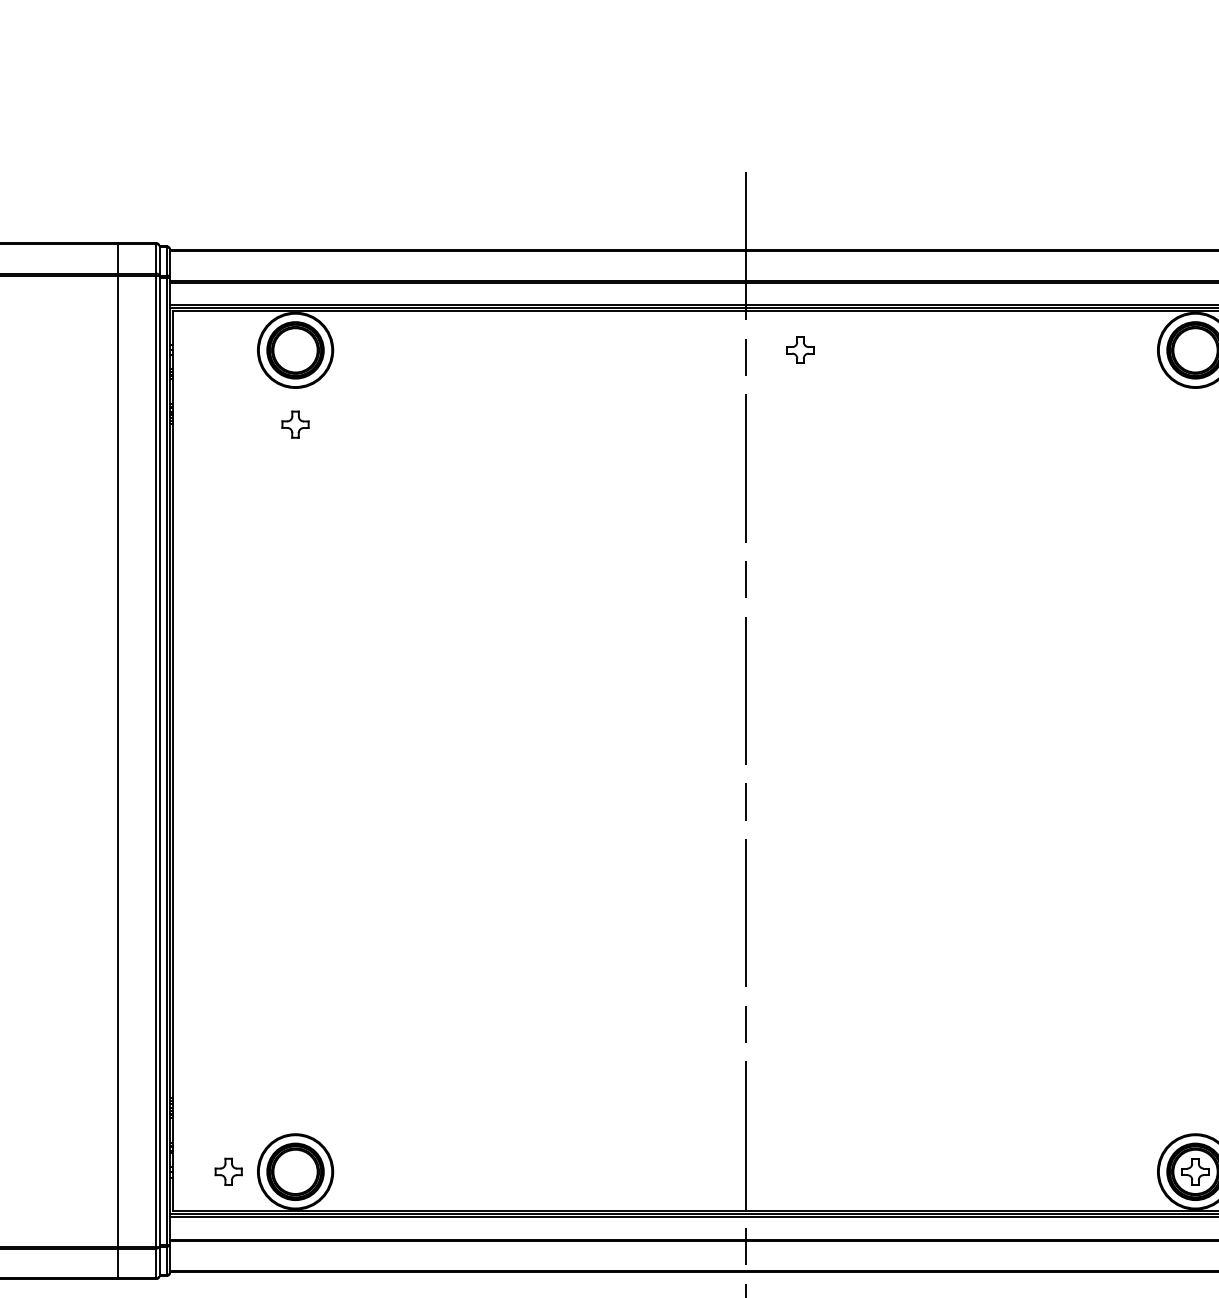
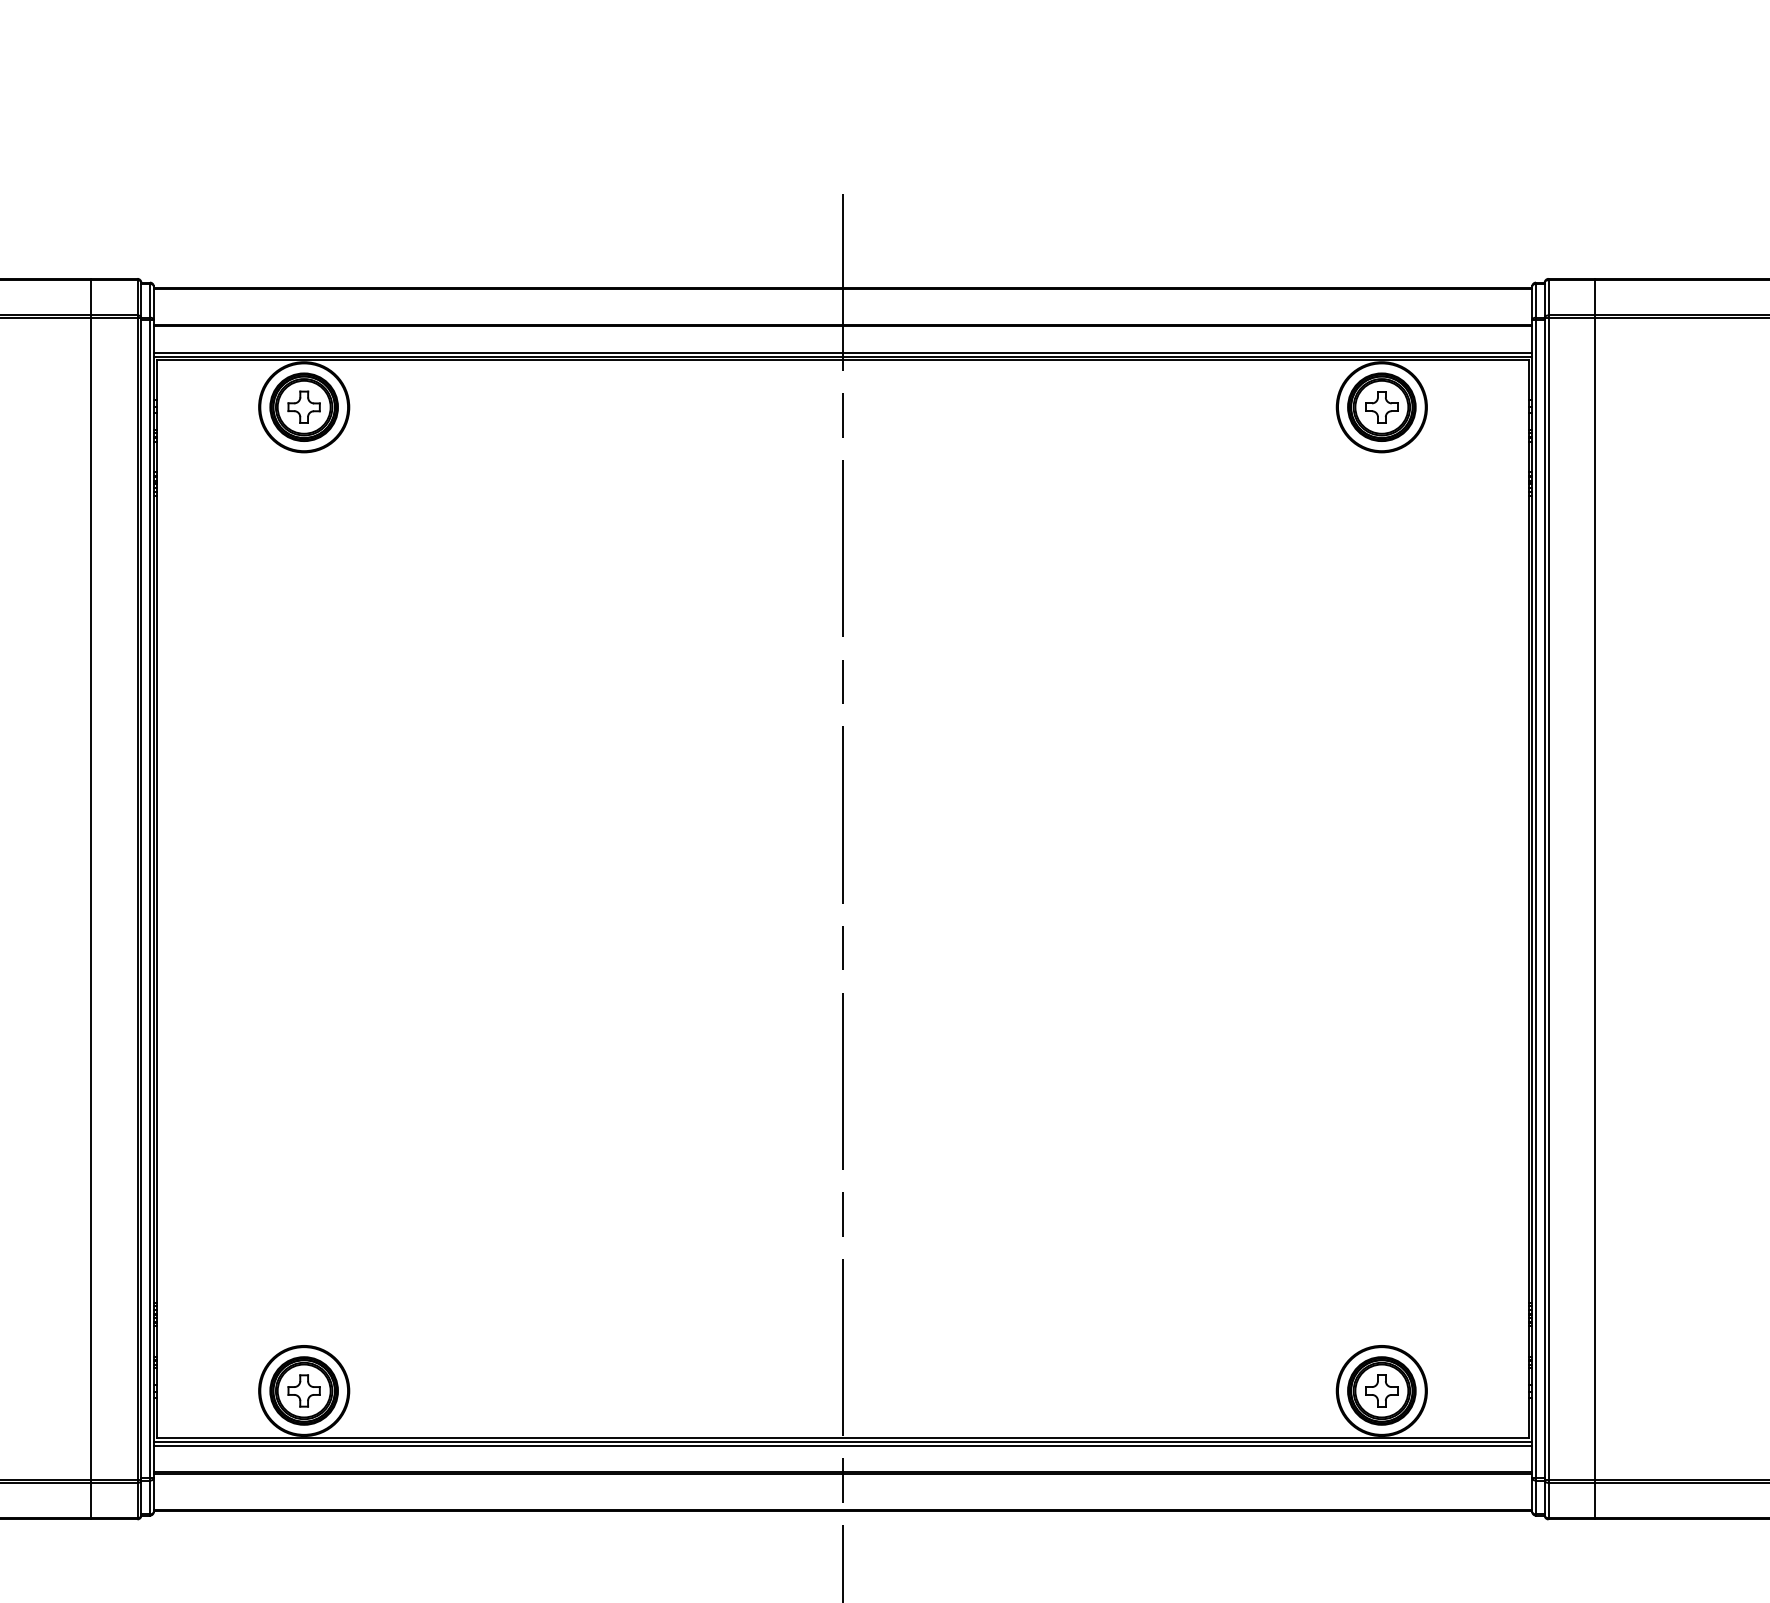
part: (800, 350) -> (1381, 407), moved
part: (294, 424) -> (303, 406), moved
part: (228, 1171) -> (303, 1390), moved

